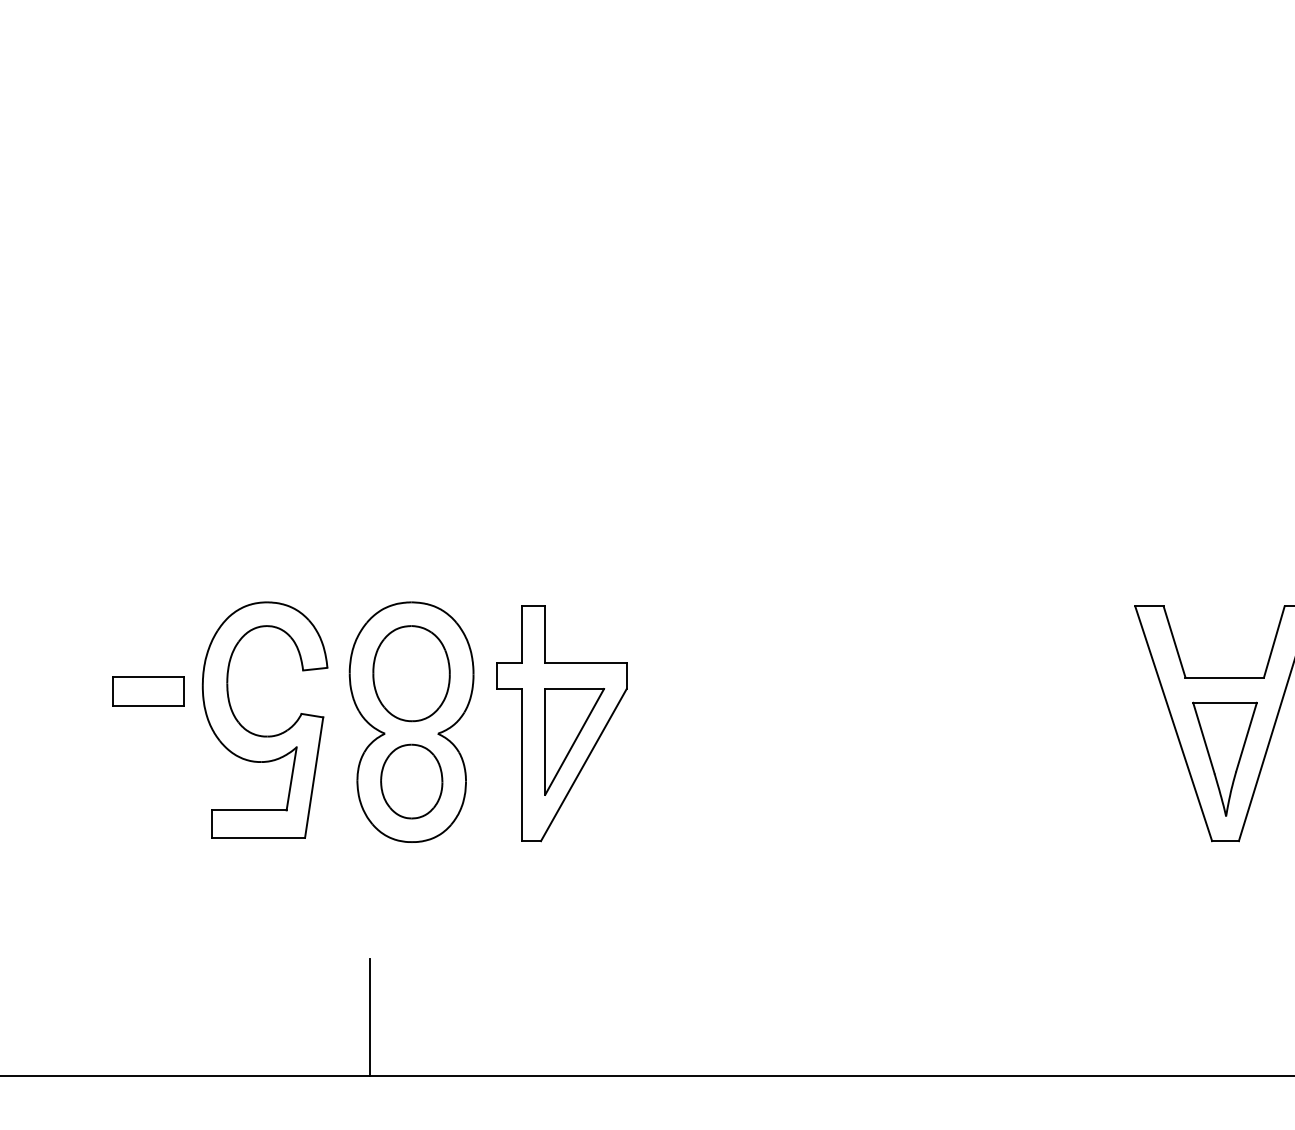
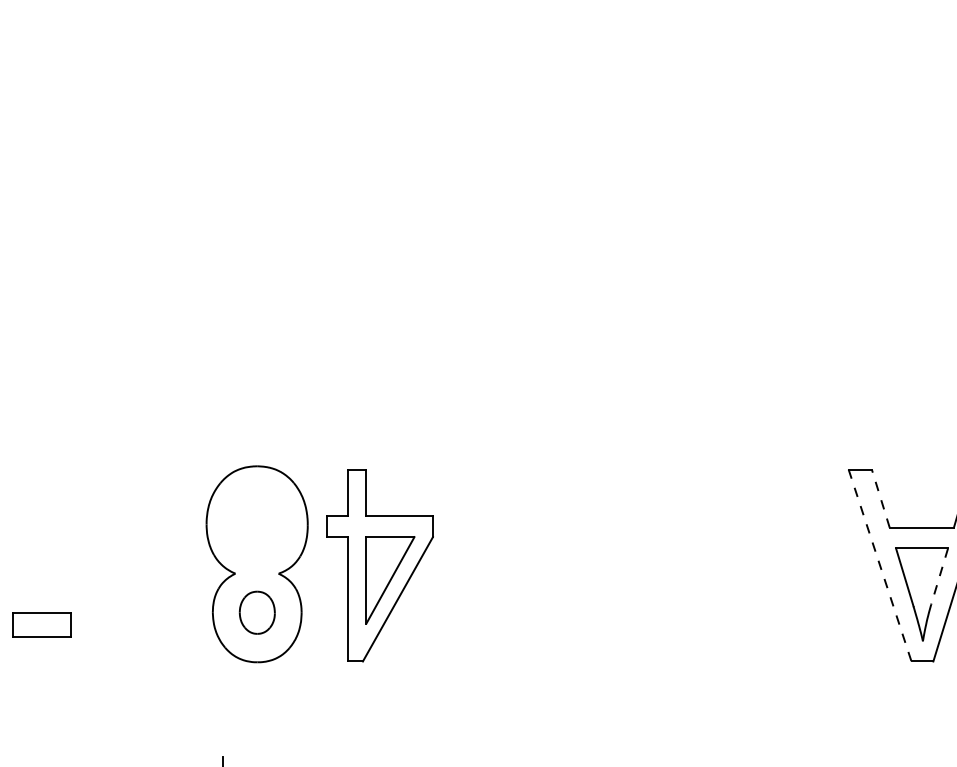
line: (1174, 641) -> (880, 498), solid -> dashed
part: (411, 673) -> (257, 524), removed
part: (148, 691) -> (42, 624), moved
line: (1173, 723) -> (879, 565), solid -> dashed
part: (259, 734) -> (132, 574), removed
line: (1246, 737) -> (939, 576), solid -> dashed
part: (411, 781) -> (257, 612), size x0.7

